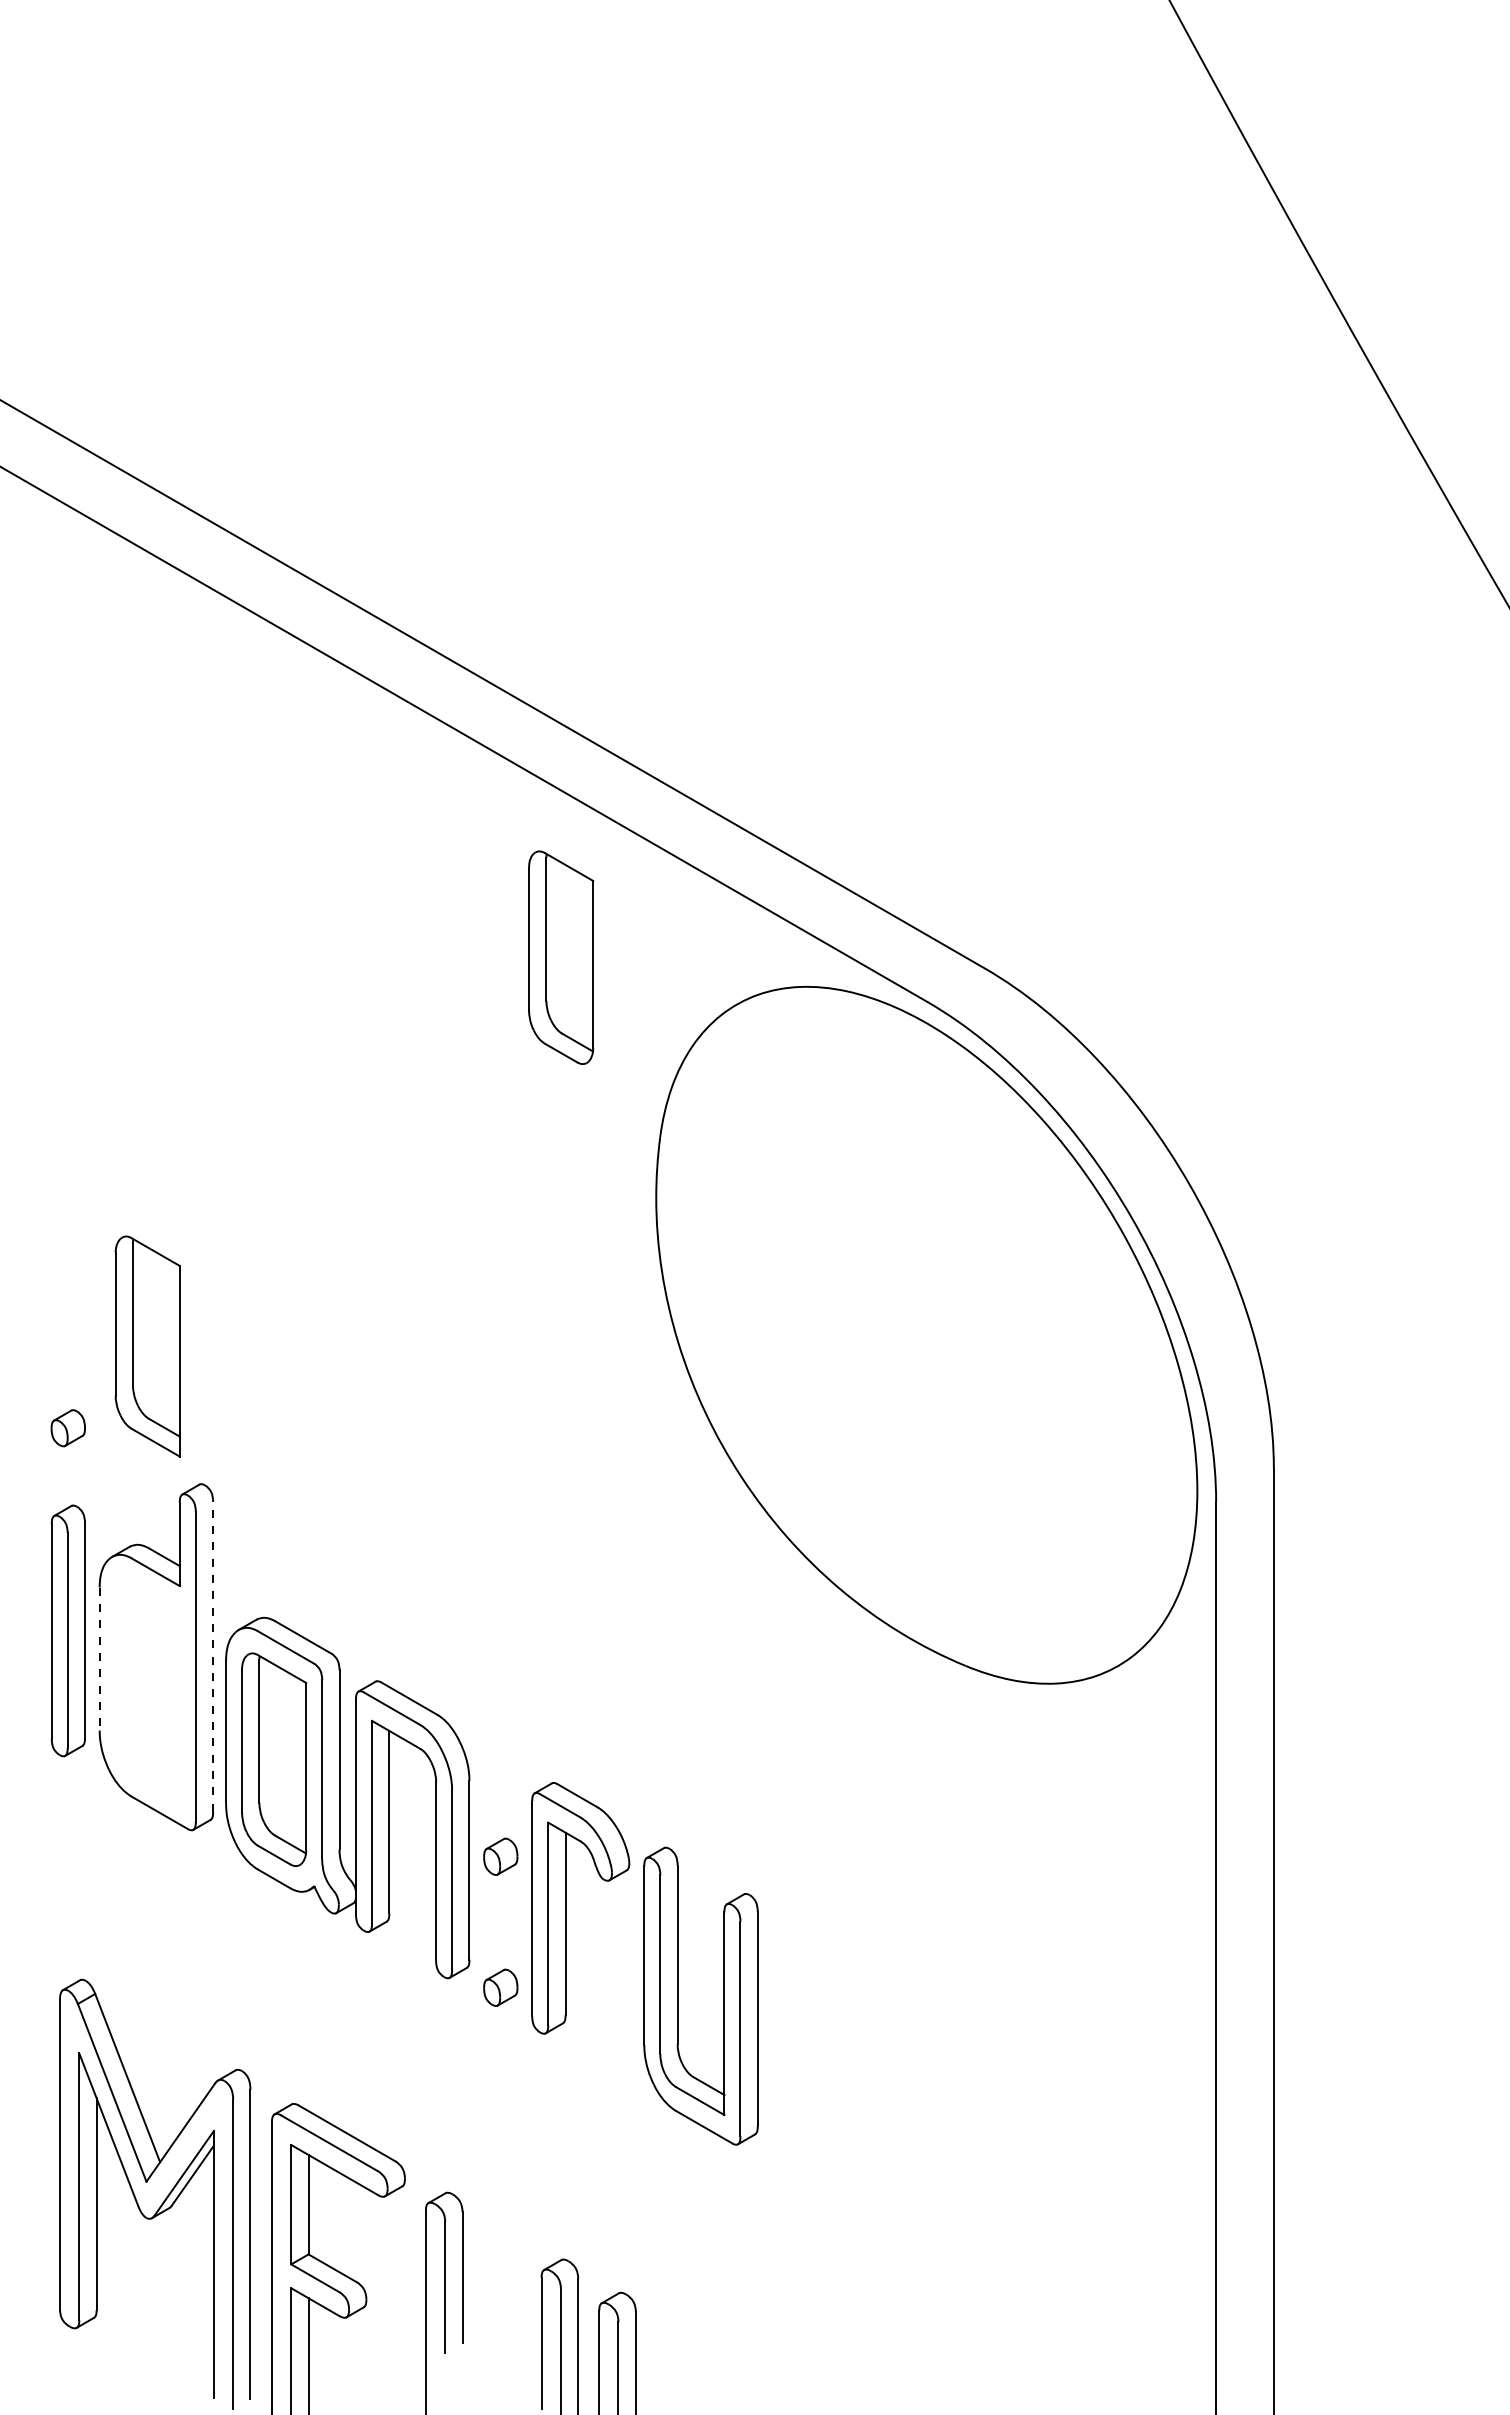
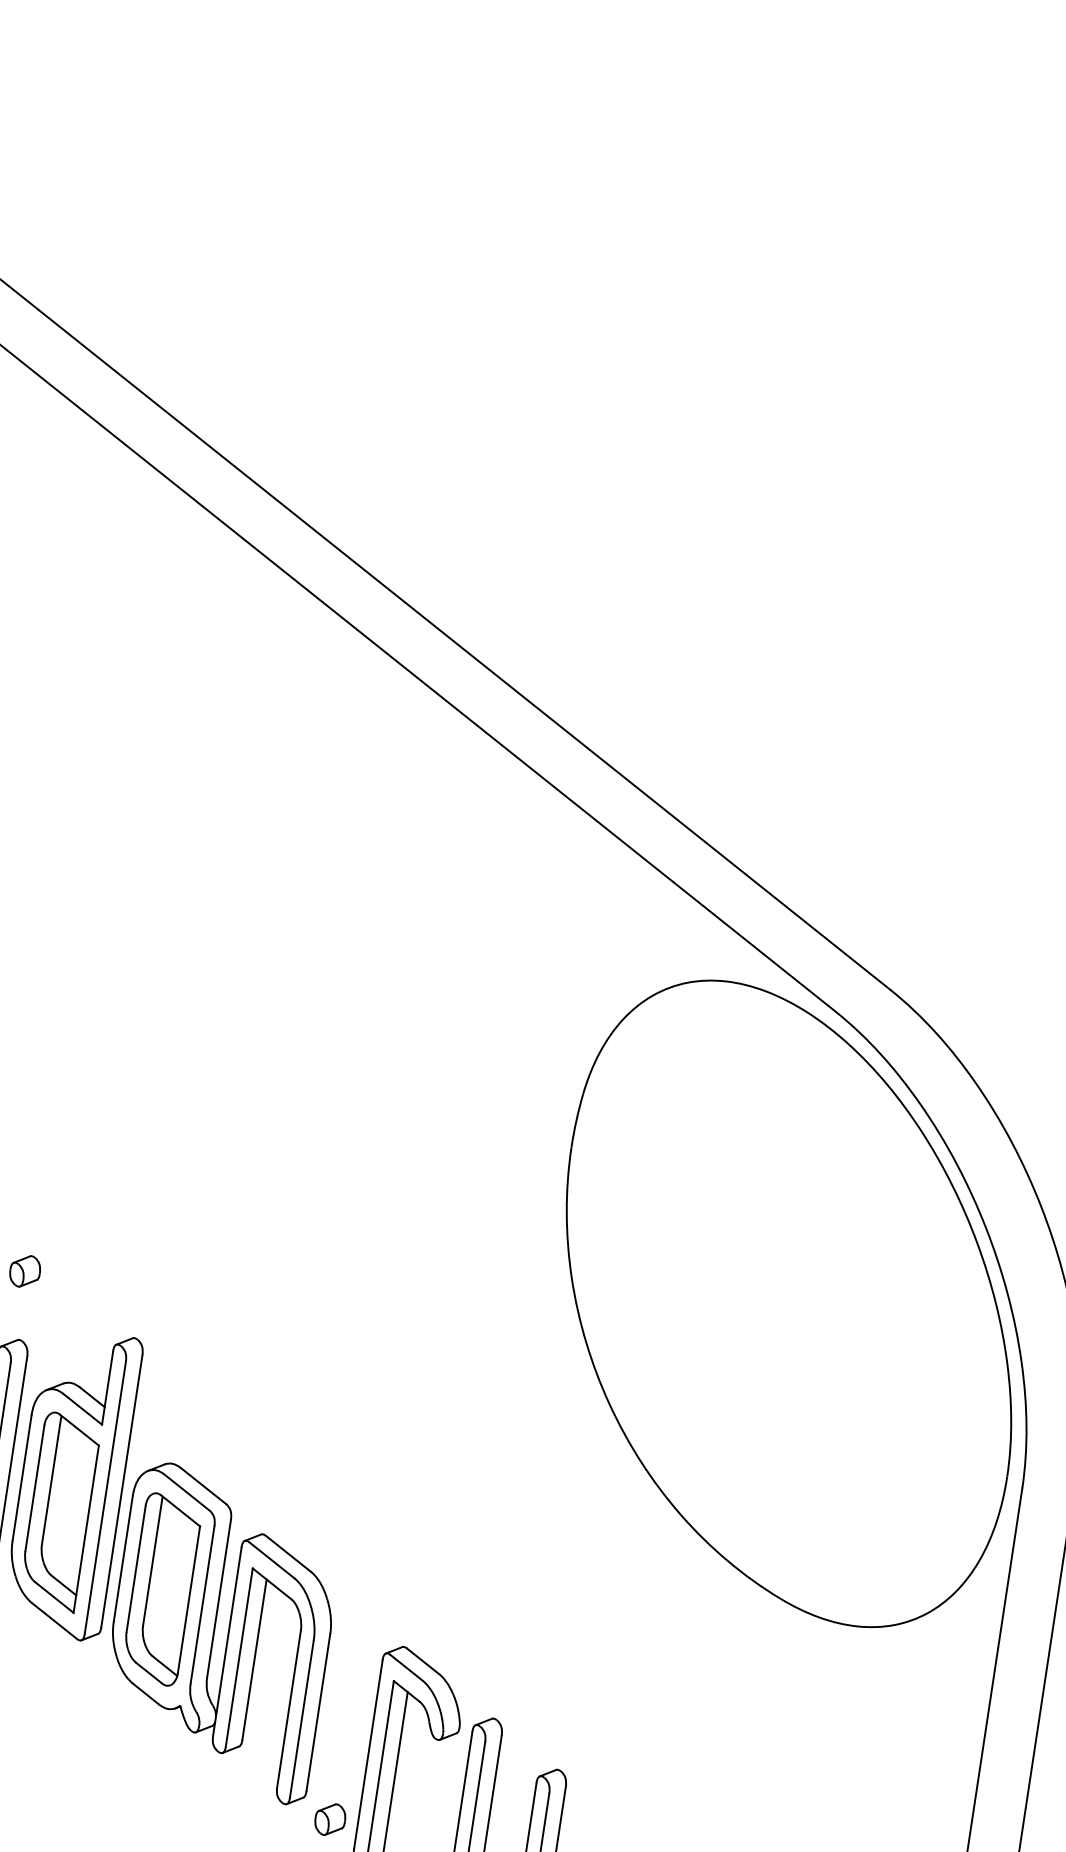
part: (561, 957) -> (520, 923), removed
part: (147, 1346) -> (59, 1511), moved
line: (213, 1656) -> (122, 1490), dashed -> solid
line: (99, 1659) -> (21, 1478), dashed -> solid
part: (500, 1856) -> (347, 1704), removed

